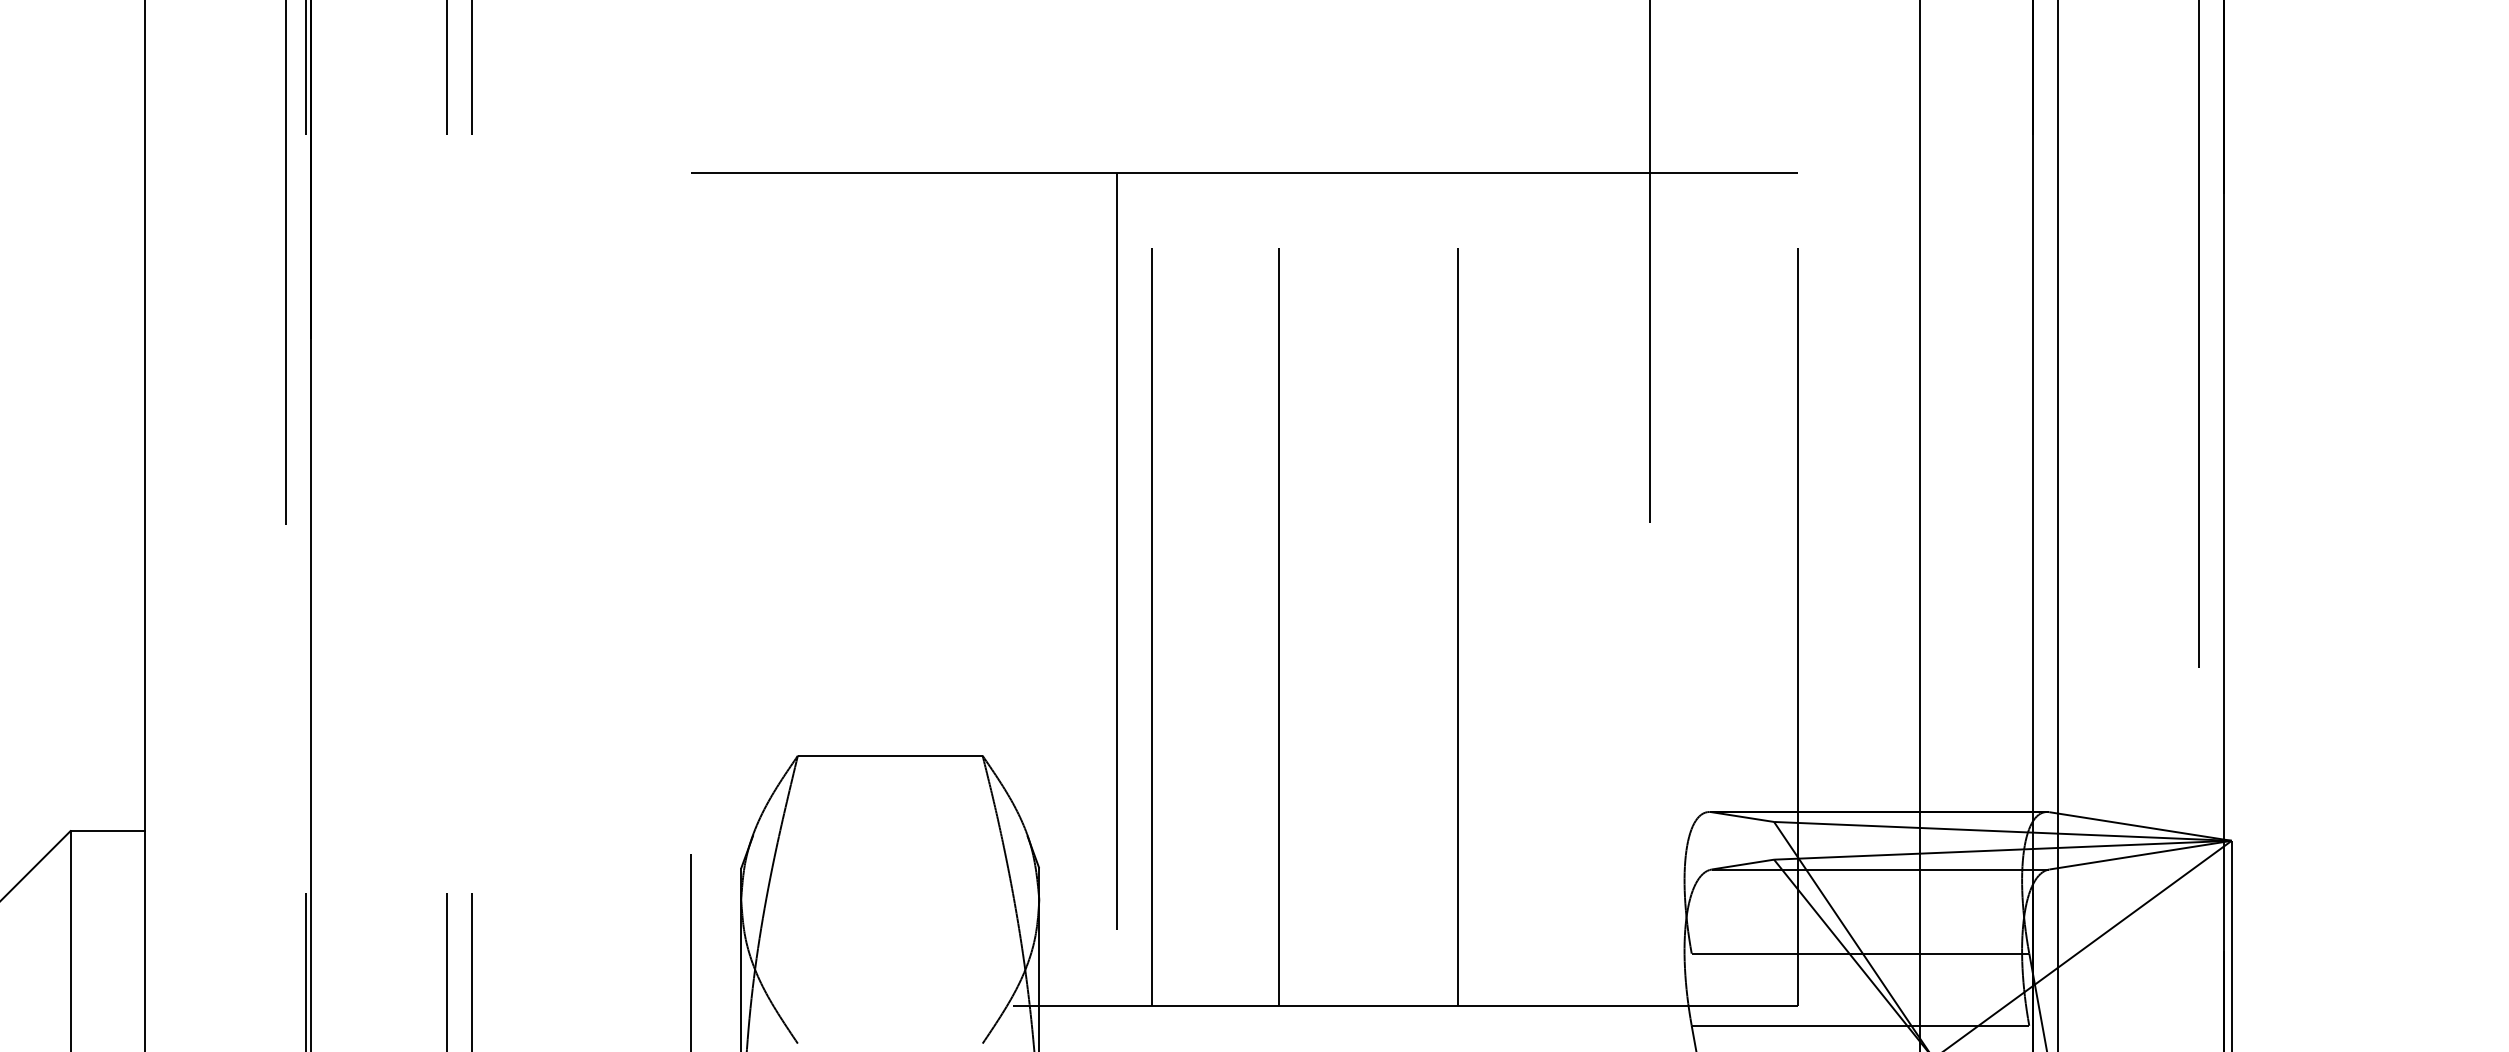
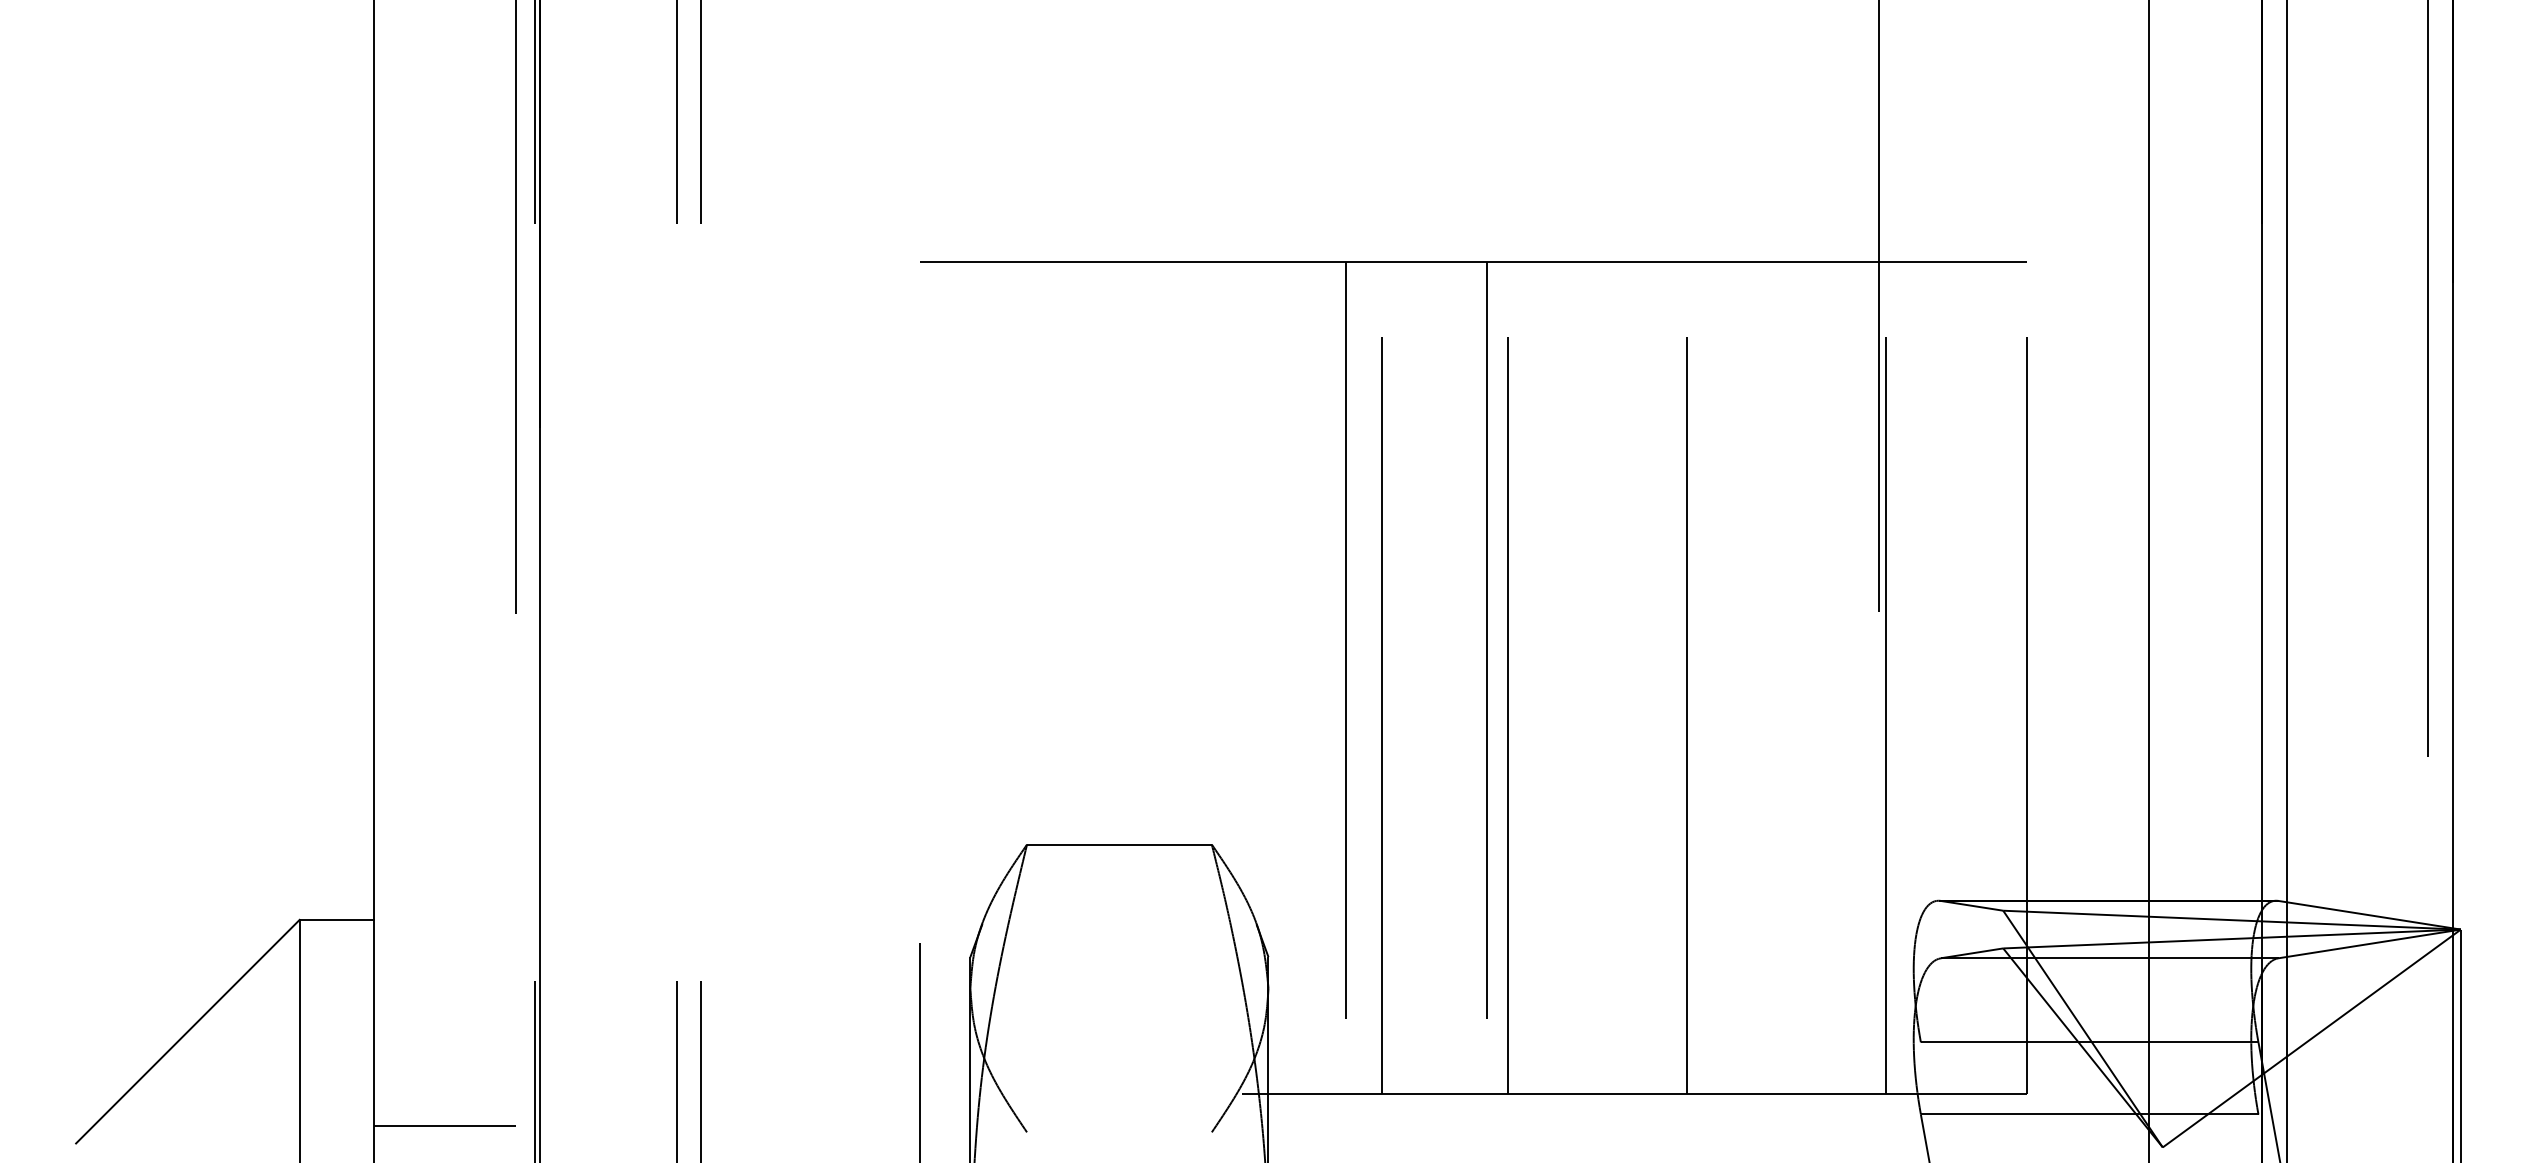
line: (1258, 588) -> (1487, 677), added
line: (1657, 588) -> (1886, 677), added
line: (215, 1036) -> (444, 1125), added

